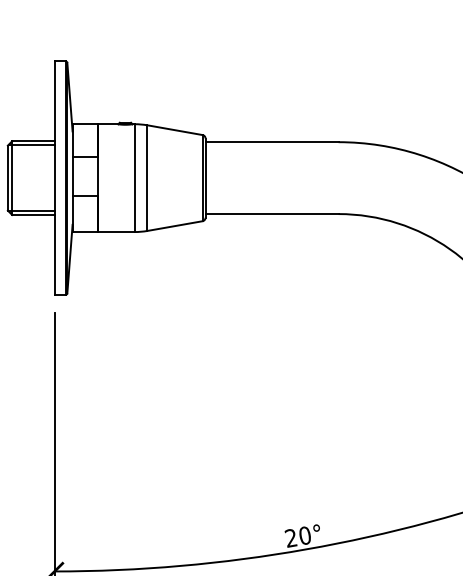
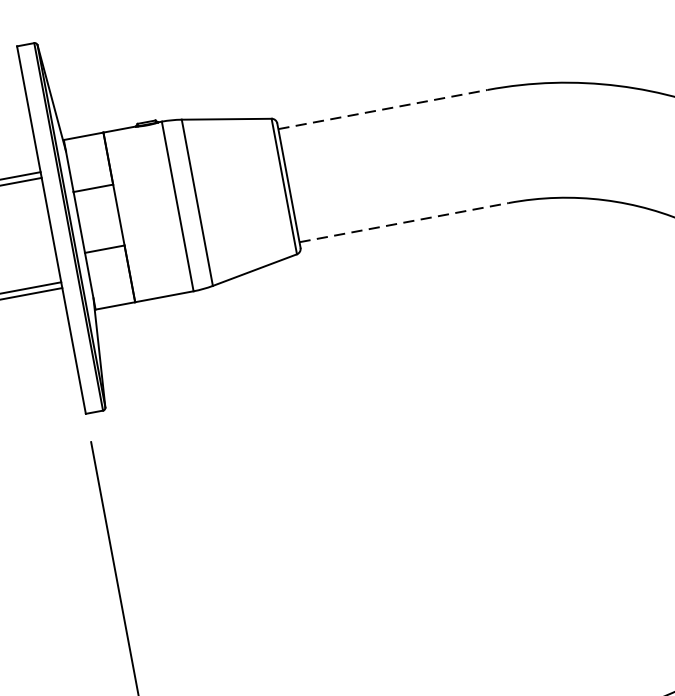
line: (272, 142) -> (383, 109), solid -> dashed
line: (272, 214) -> (404, 223), solid -> dashed

